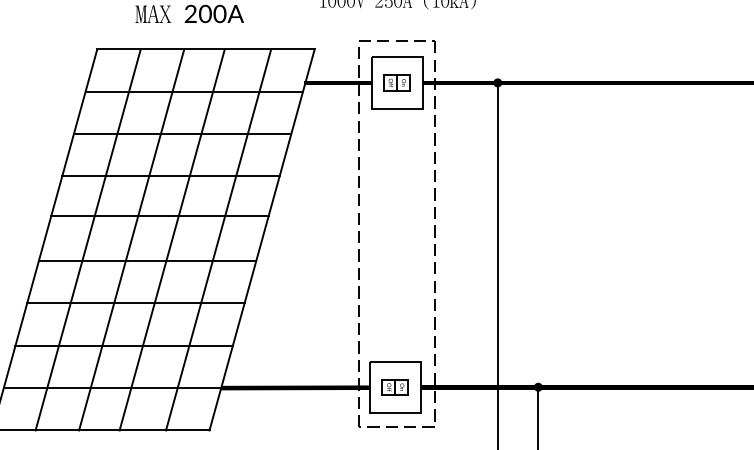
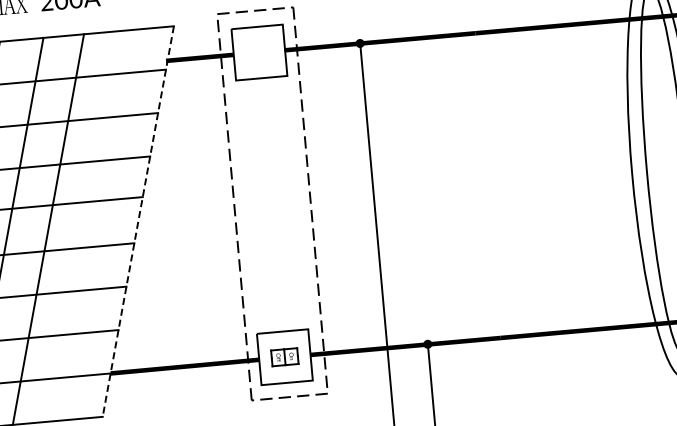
part: (396, 82) -> (258, 52), removed
line: (218, 239) -> (94, 225), removed
line: (262, 239) -> (138, 221), solid -> dashed

